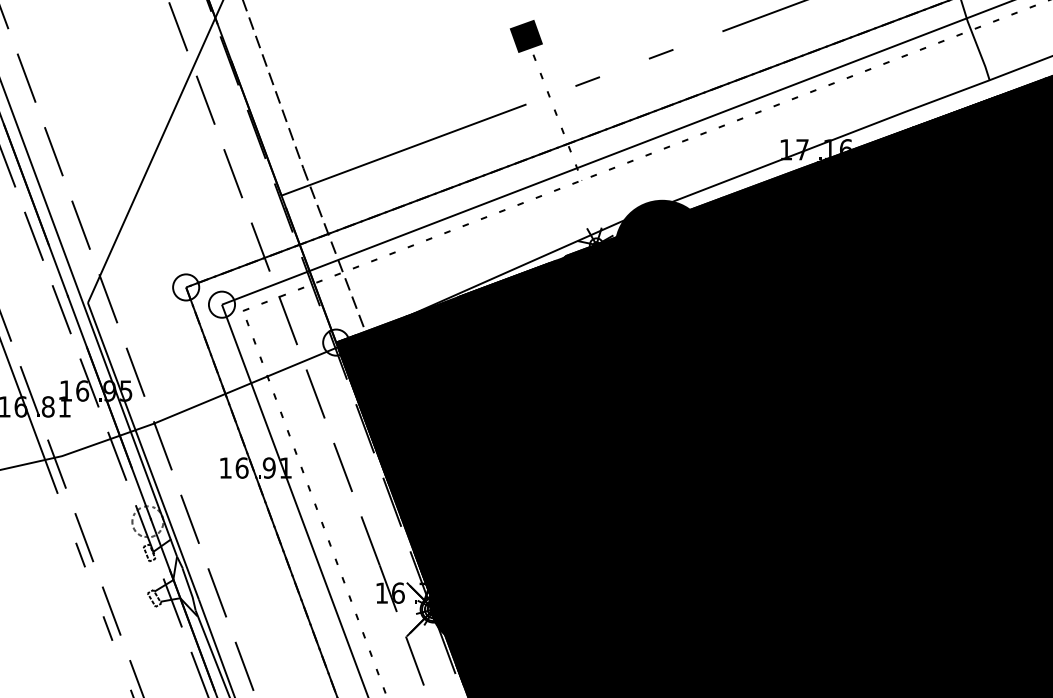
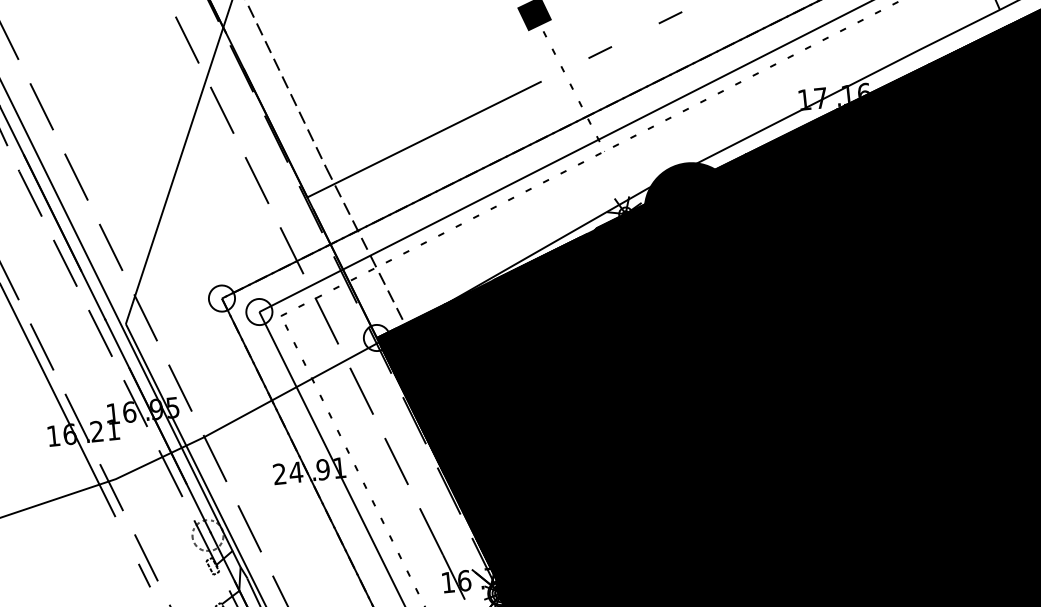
text: (47, 406) -> (96, 431), 81 -> 21
text: (233, 467) -> (287, 472), 16 -> 24

